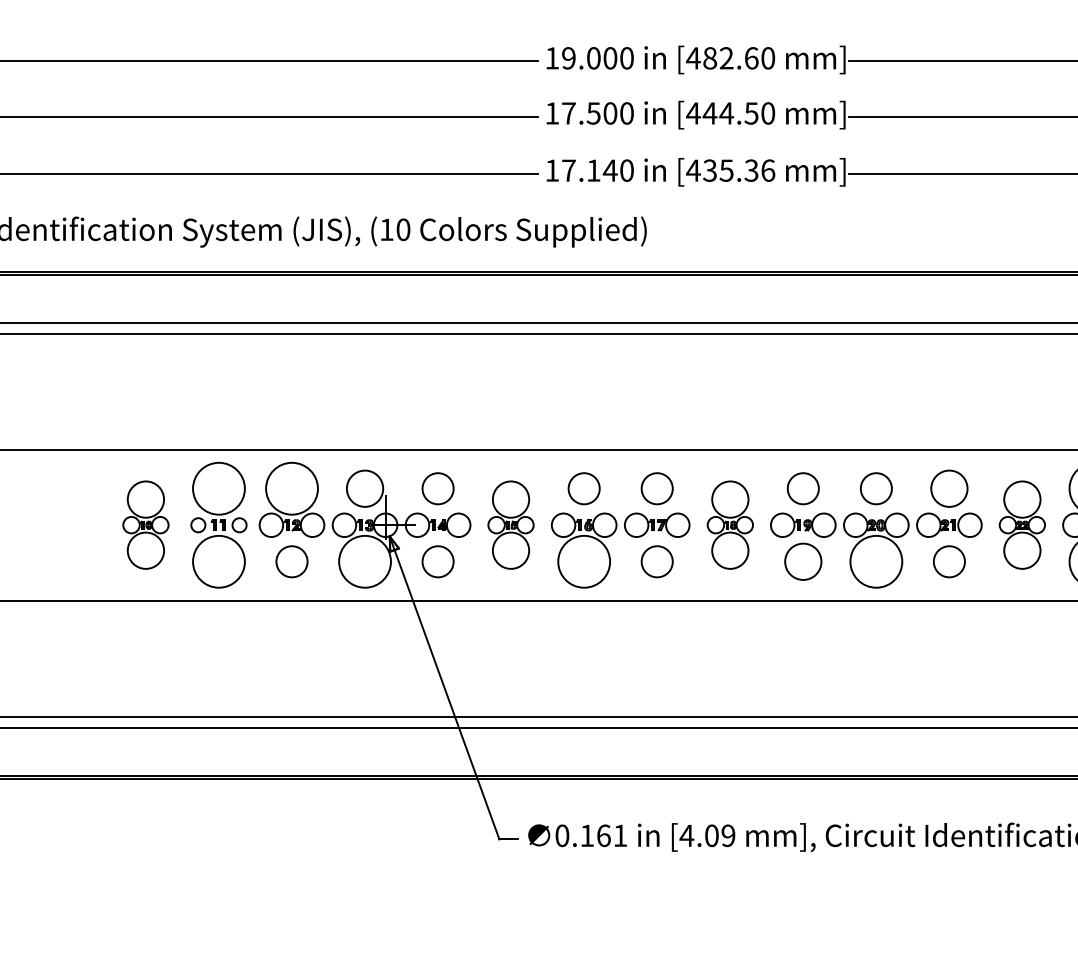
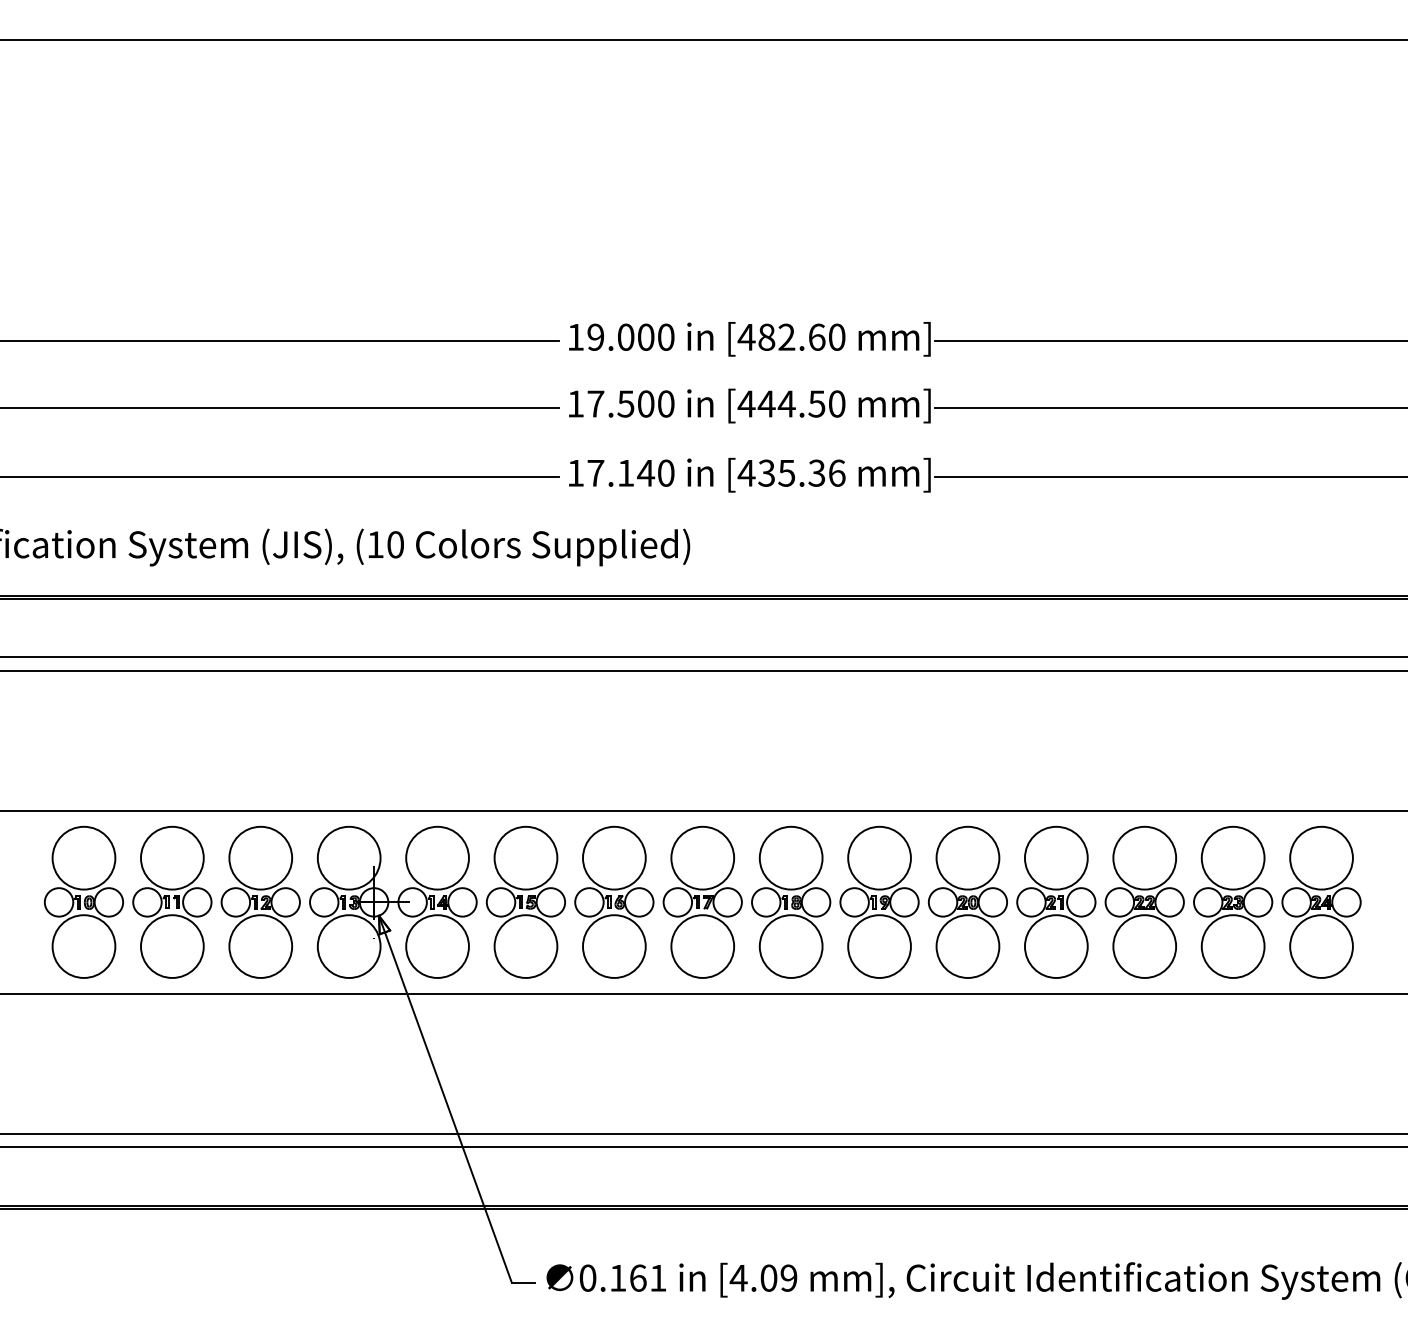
circle: (364, 488) -> (348, 857), size x1.43
circle: (438, 488) -> (437, 857), size x1.67
circle: (584, 488) -> (614, 857), size x1.67
circle: (657, 488) -> (702, 857), size x1.67
circle: (803, 488) -> (879, 857), size x1.67
circle: (875, 488) -> (967, 857), size x1.67
circle: (948, 488) -> (1055, 857), size x1.43
part: (145, 524) -> (83, 901), size x1.43
part: (510, 524) -> (525, 901), size x1.43
part: (730, 524) -> (791, 901), size x1.43
part: (1022, 524) -> (1144, 901), size x1.43
circle: (198, 525) -> (147, 902), size x1.67
circle: (239, 525) -> (197, 902), size x1.67
circle: (291, 561) -> (260, 946), size x1.67
circle: (438, 561) -> (437, 946), size x1.67
circle: (657, 561) -> (702, 946), size x1.67
circle: (803, 561) -> (879, 946), size x1.43
circle: (948, 561) -> (1055, 946), size x1.67

